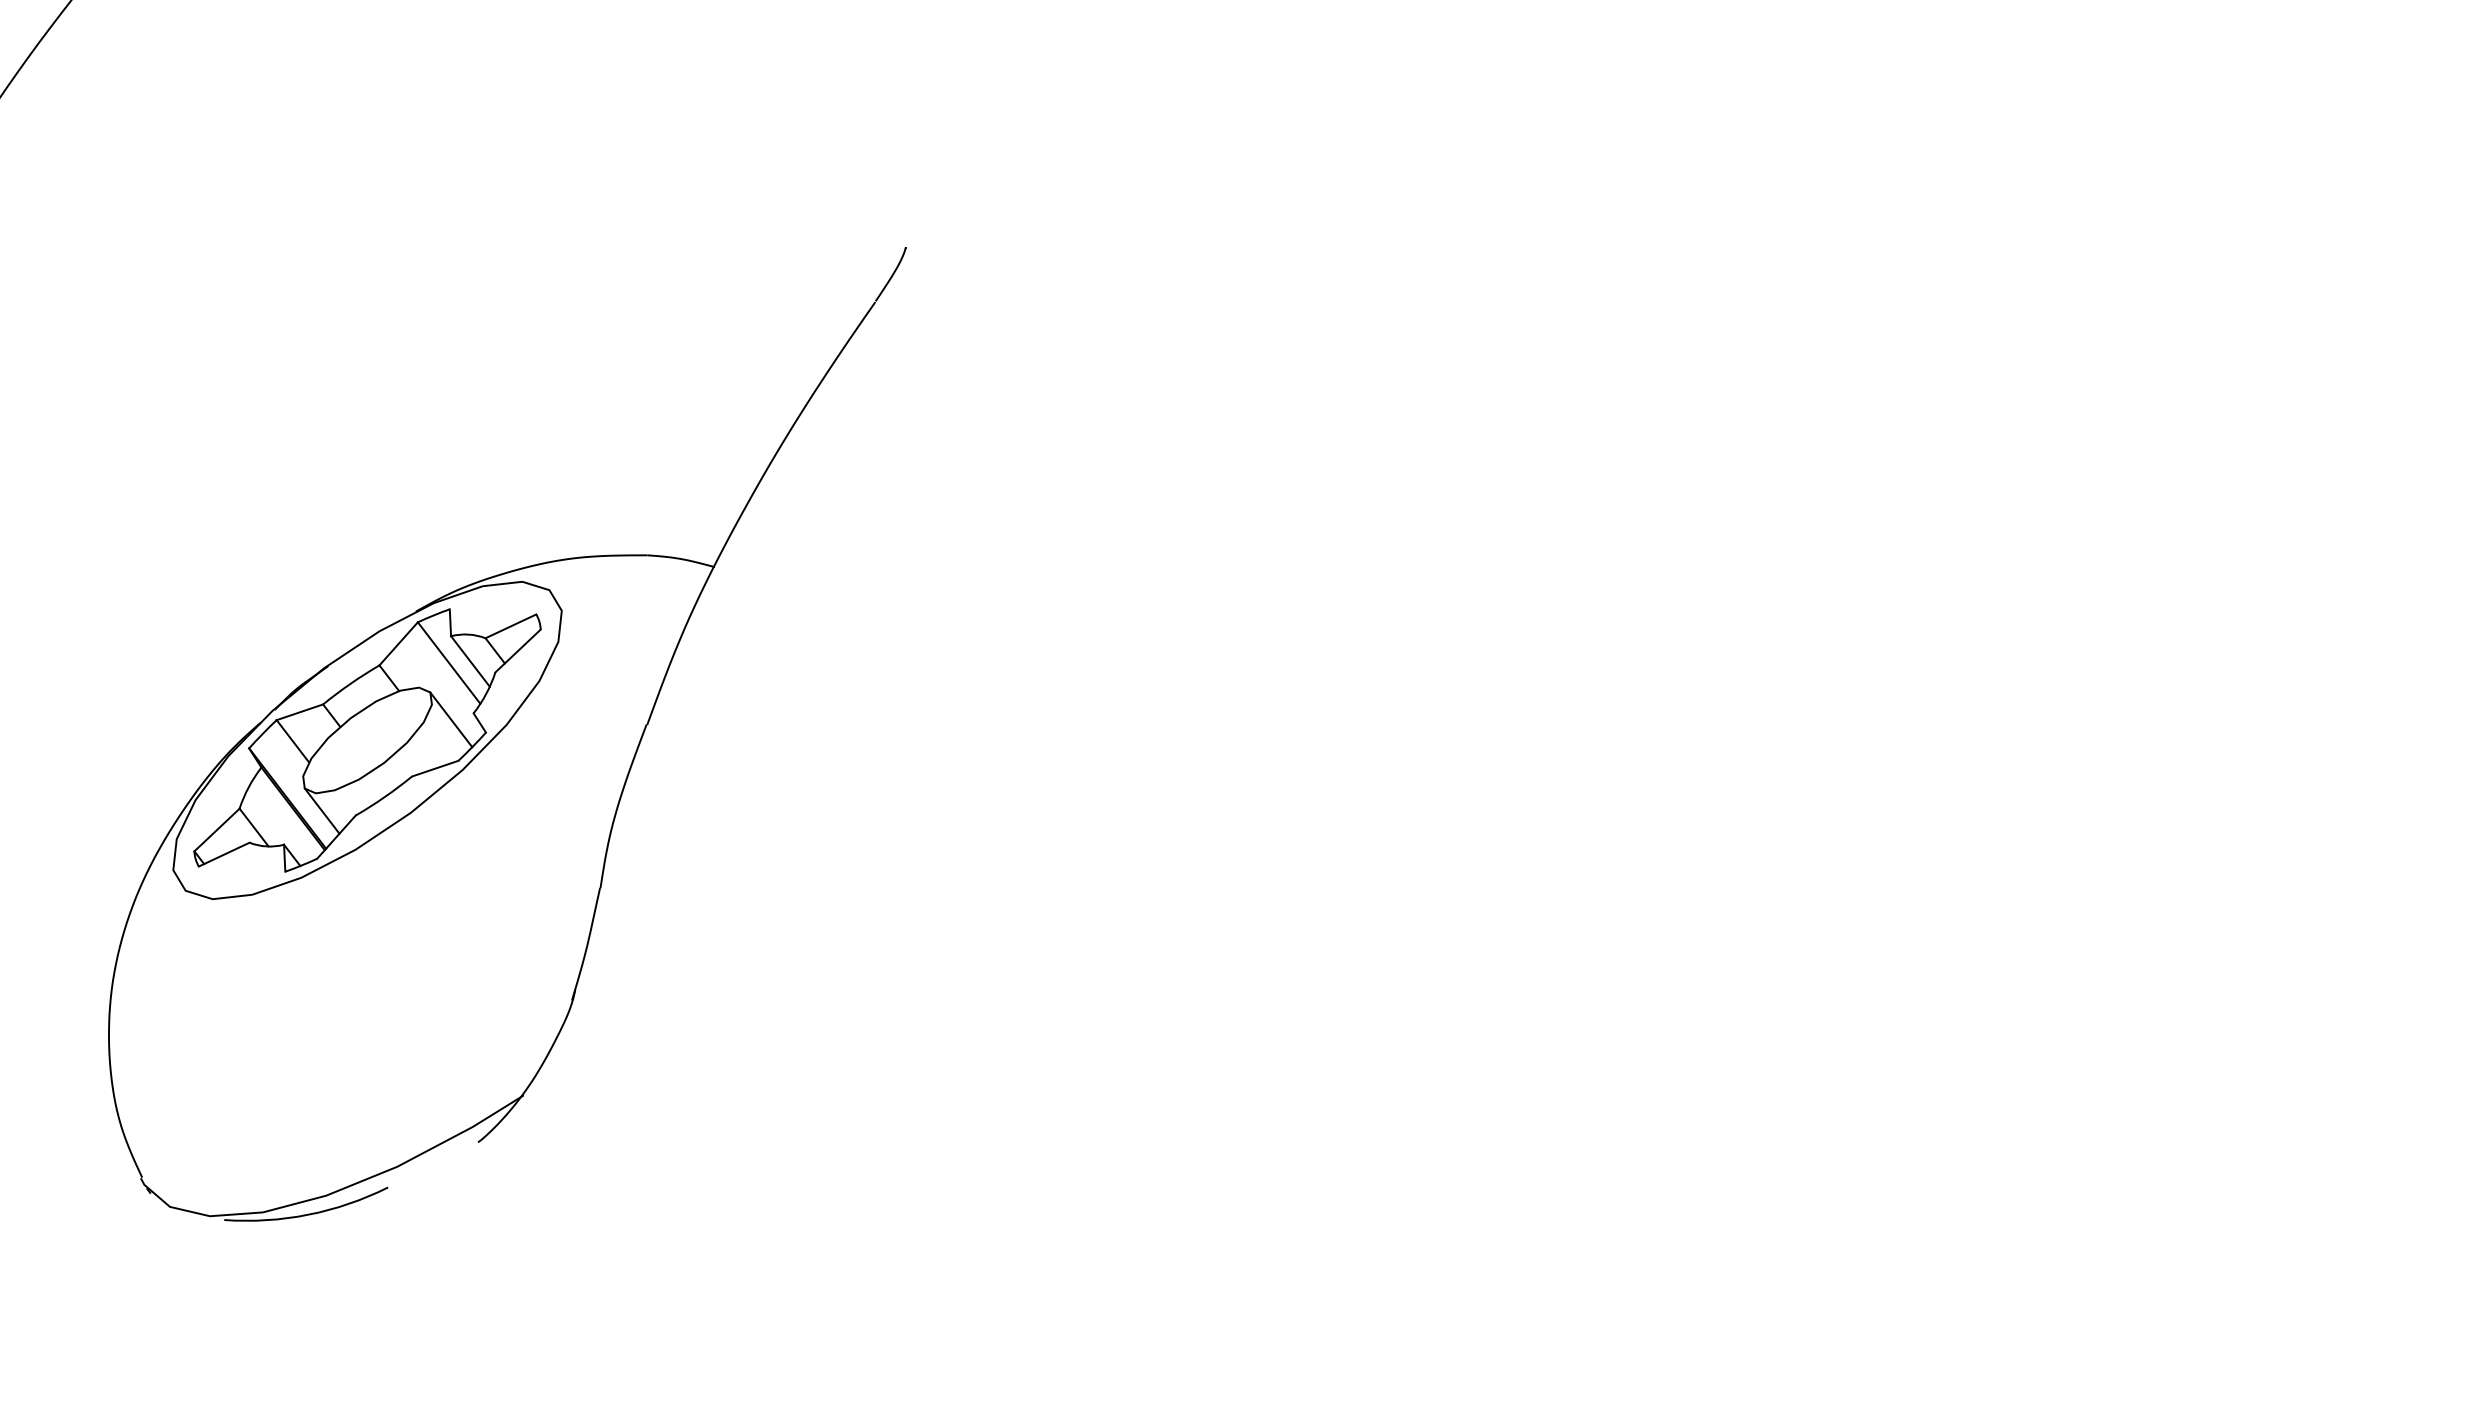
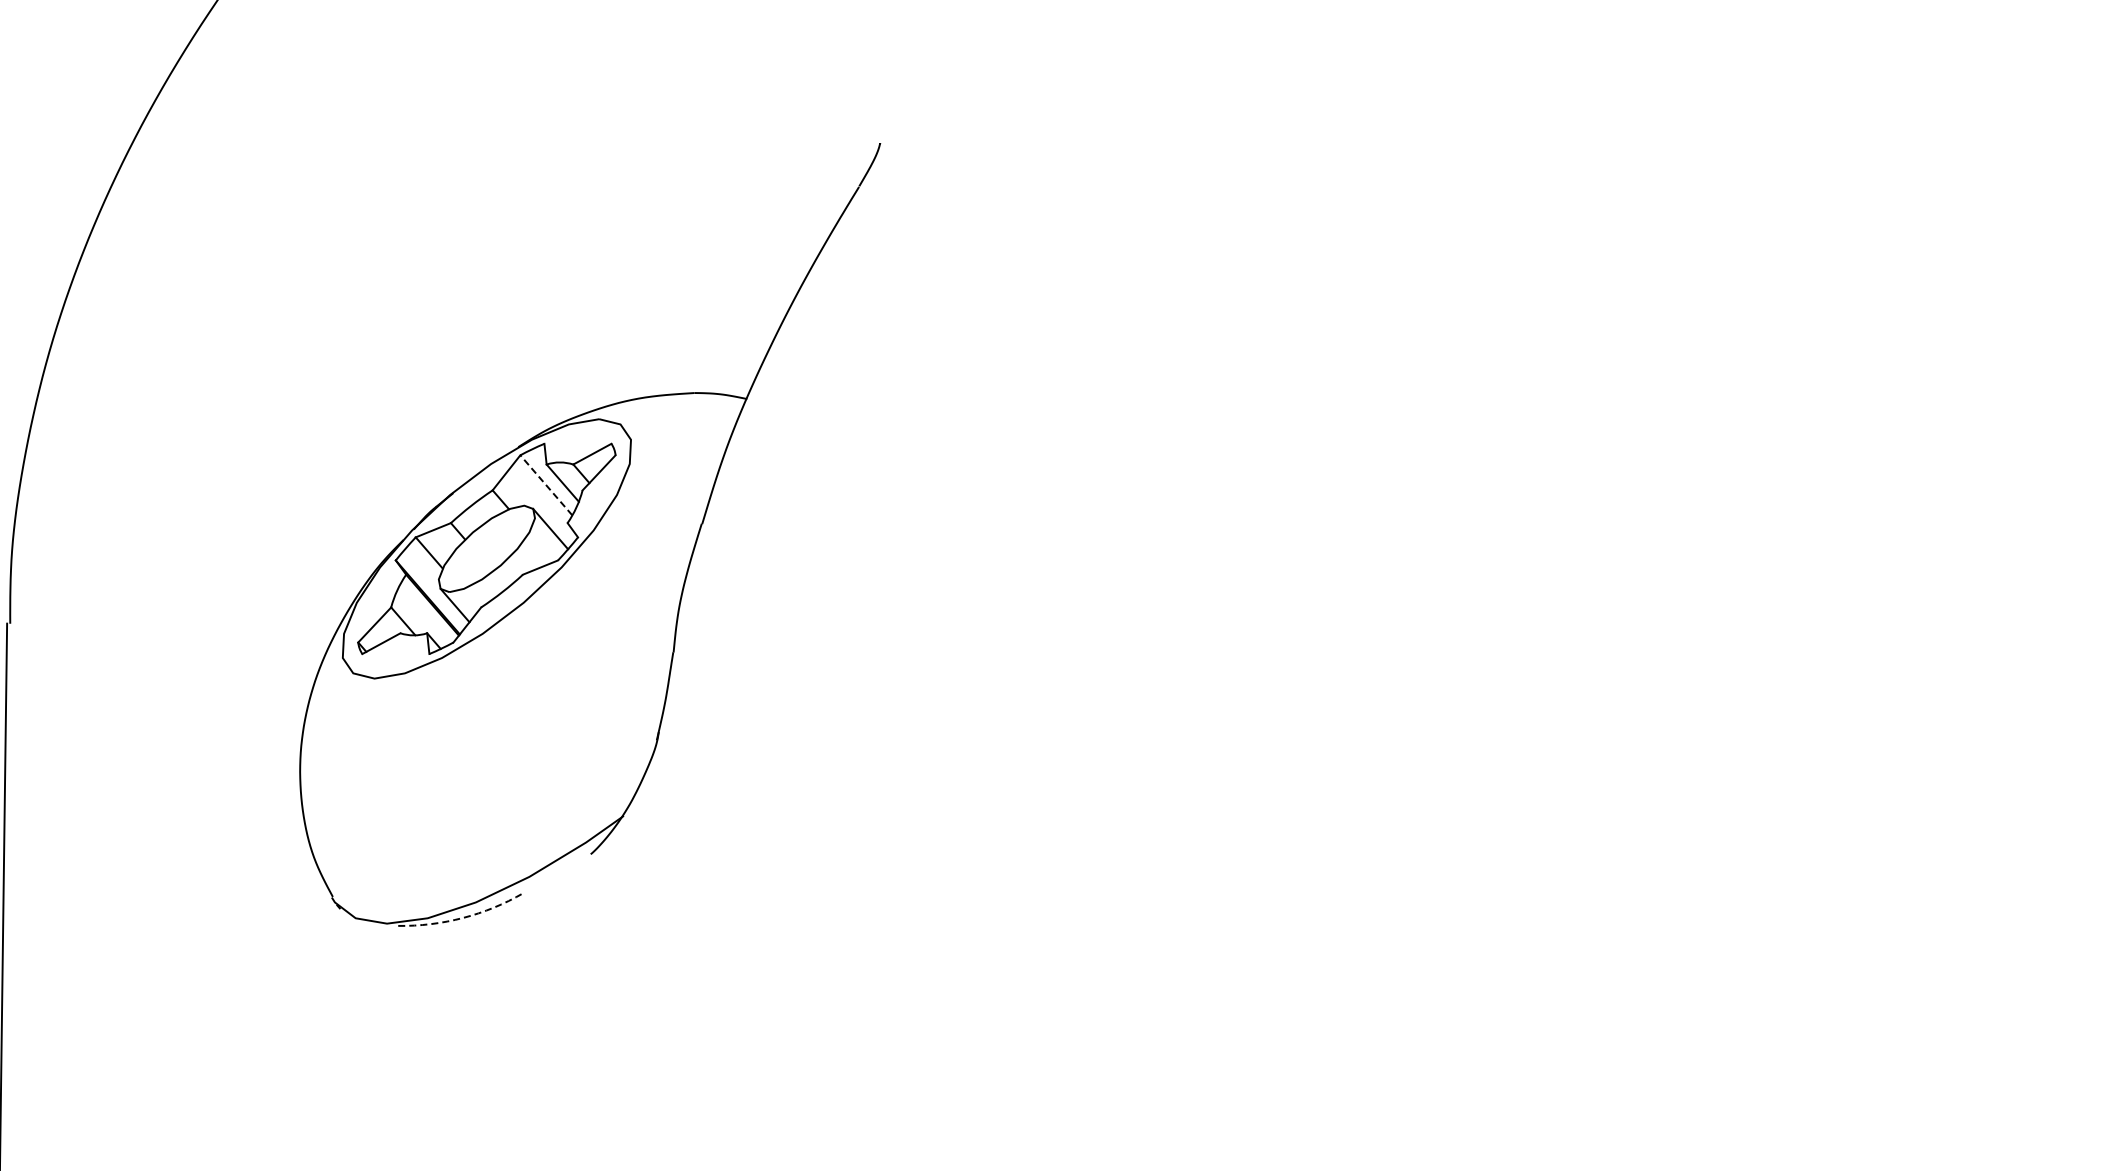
line: (449, 663) -> (546, 485), solid -> dashed
arc: (307, 1215) -> (462, 918), solid -> dashed

